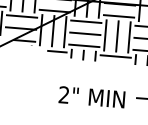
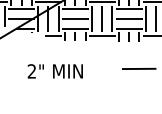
text: (90, 97) -> (54, 71), moved

